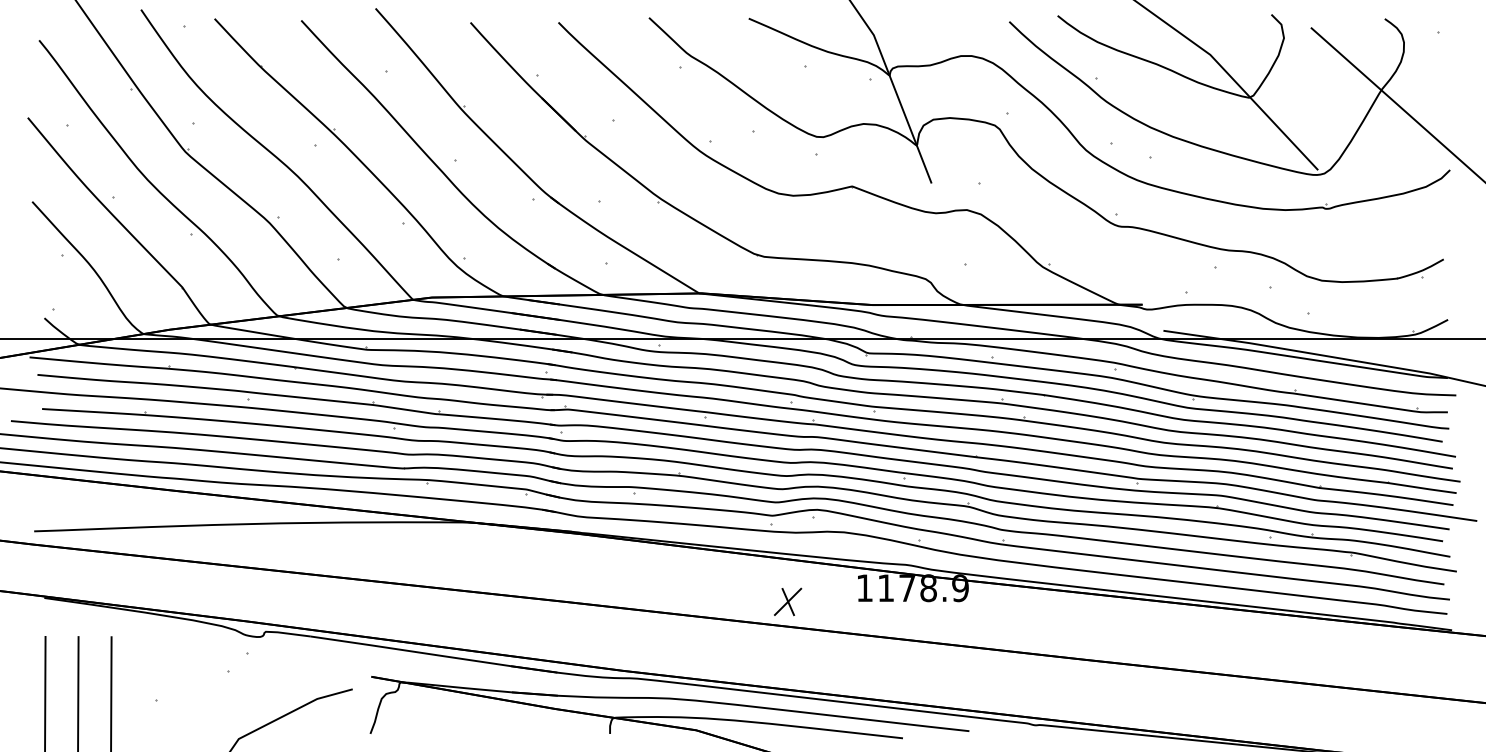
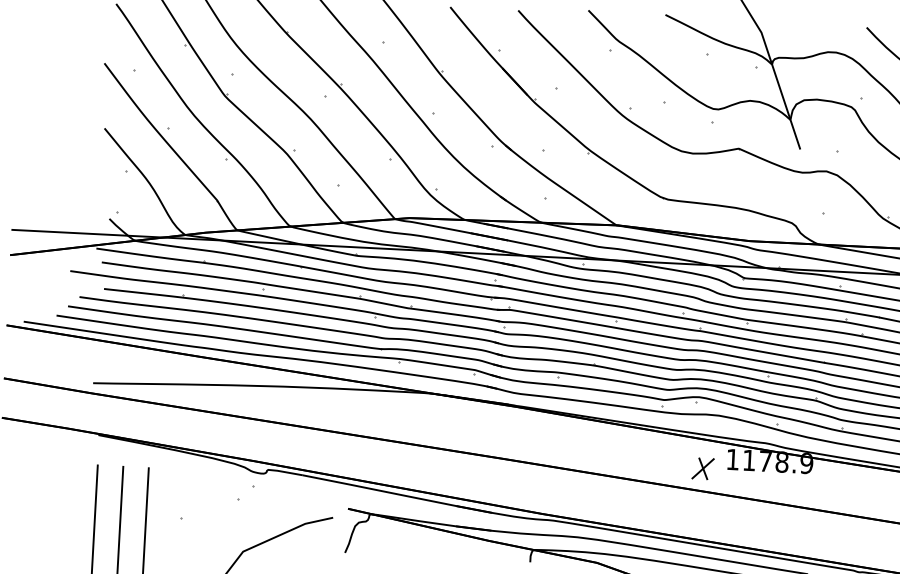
part: (788, 601) -> (703, 468), moved

